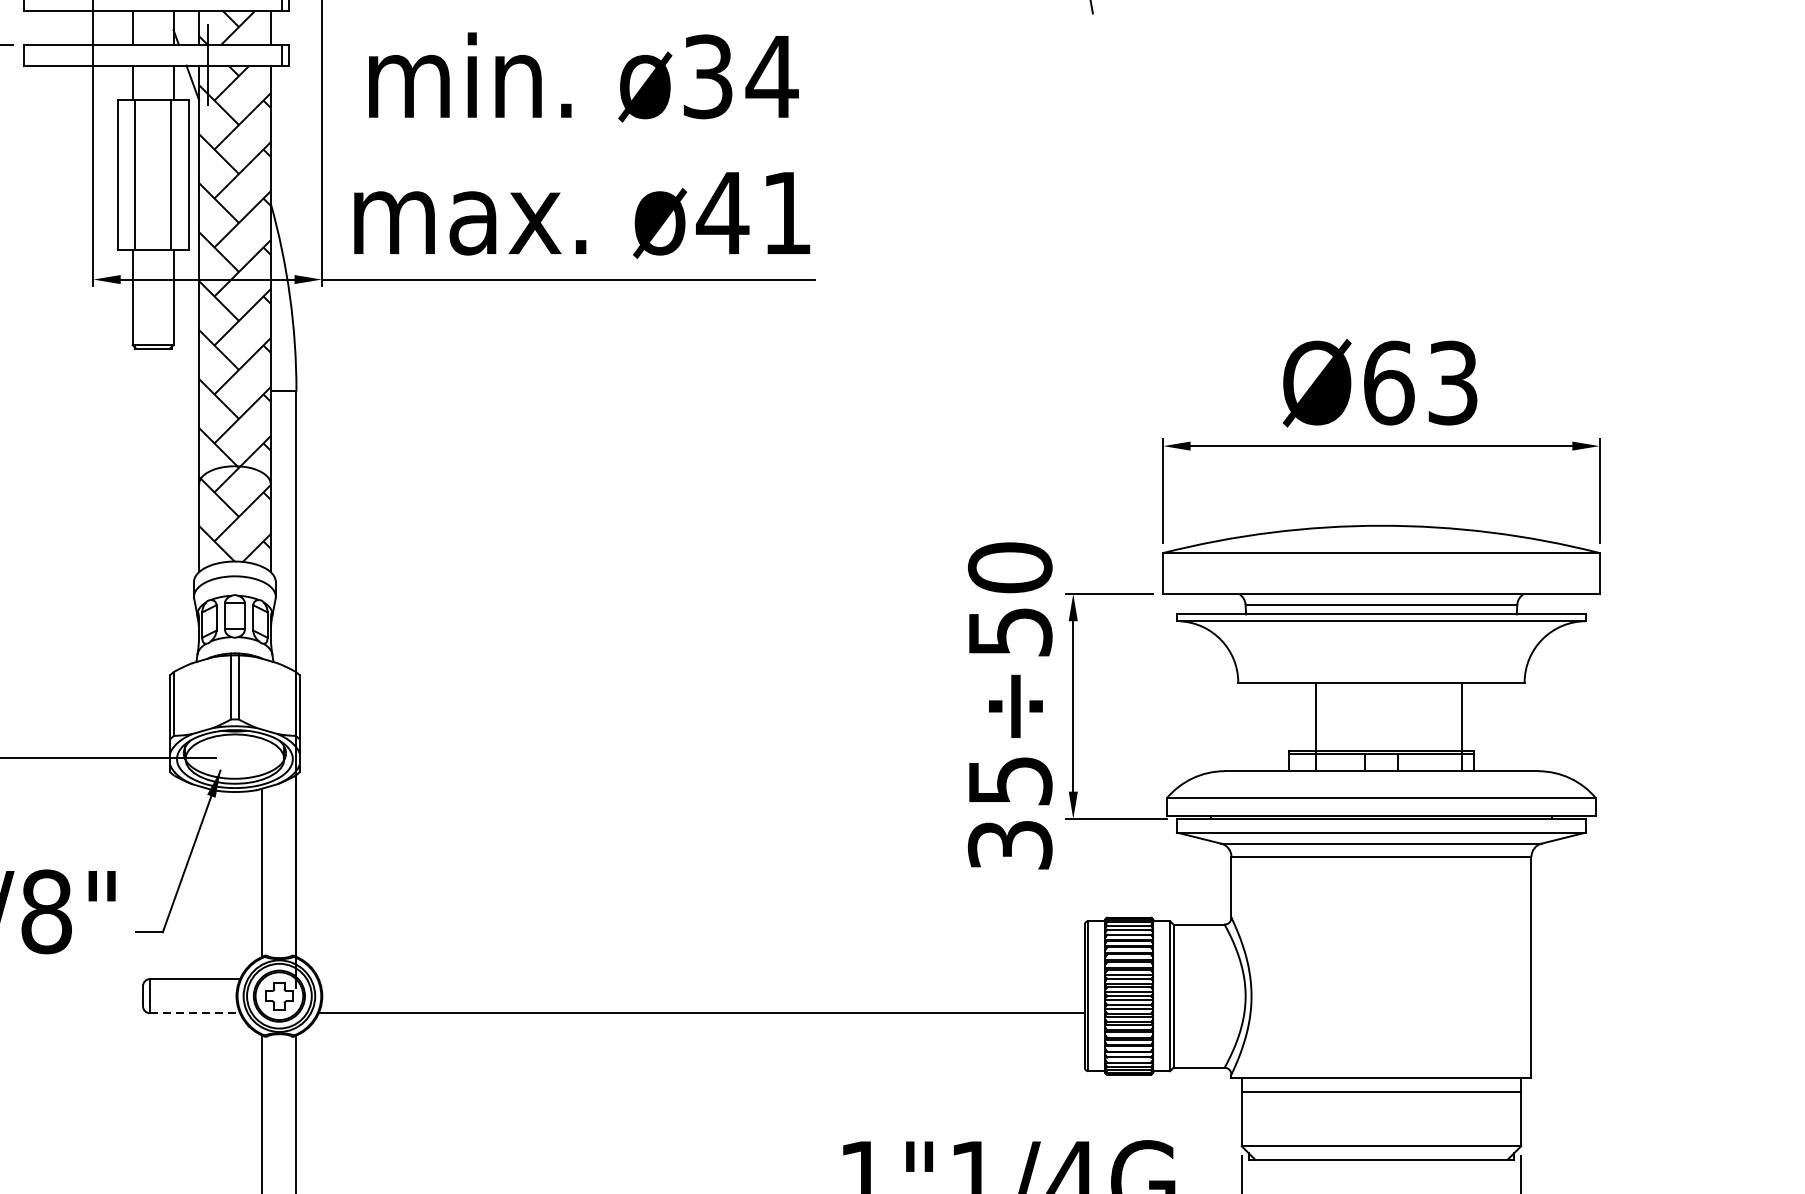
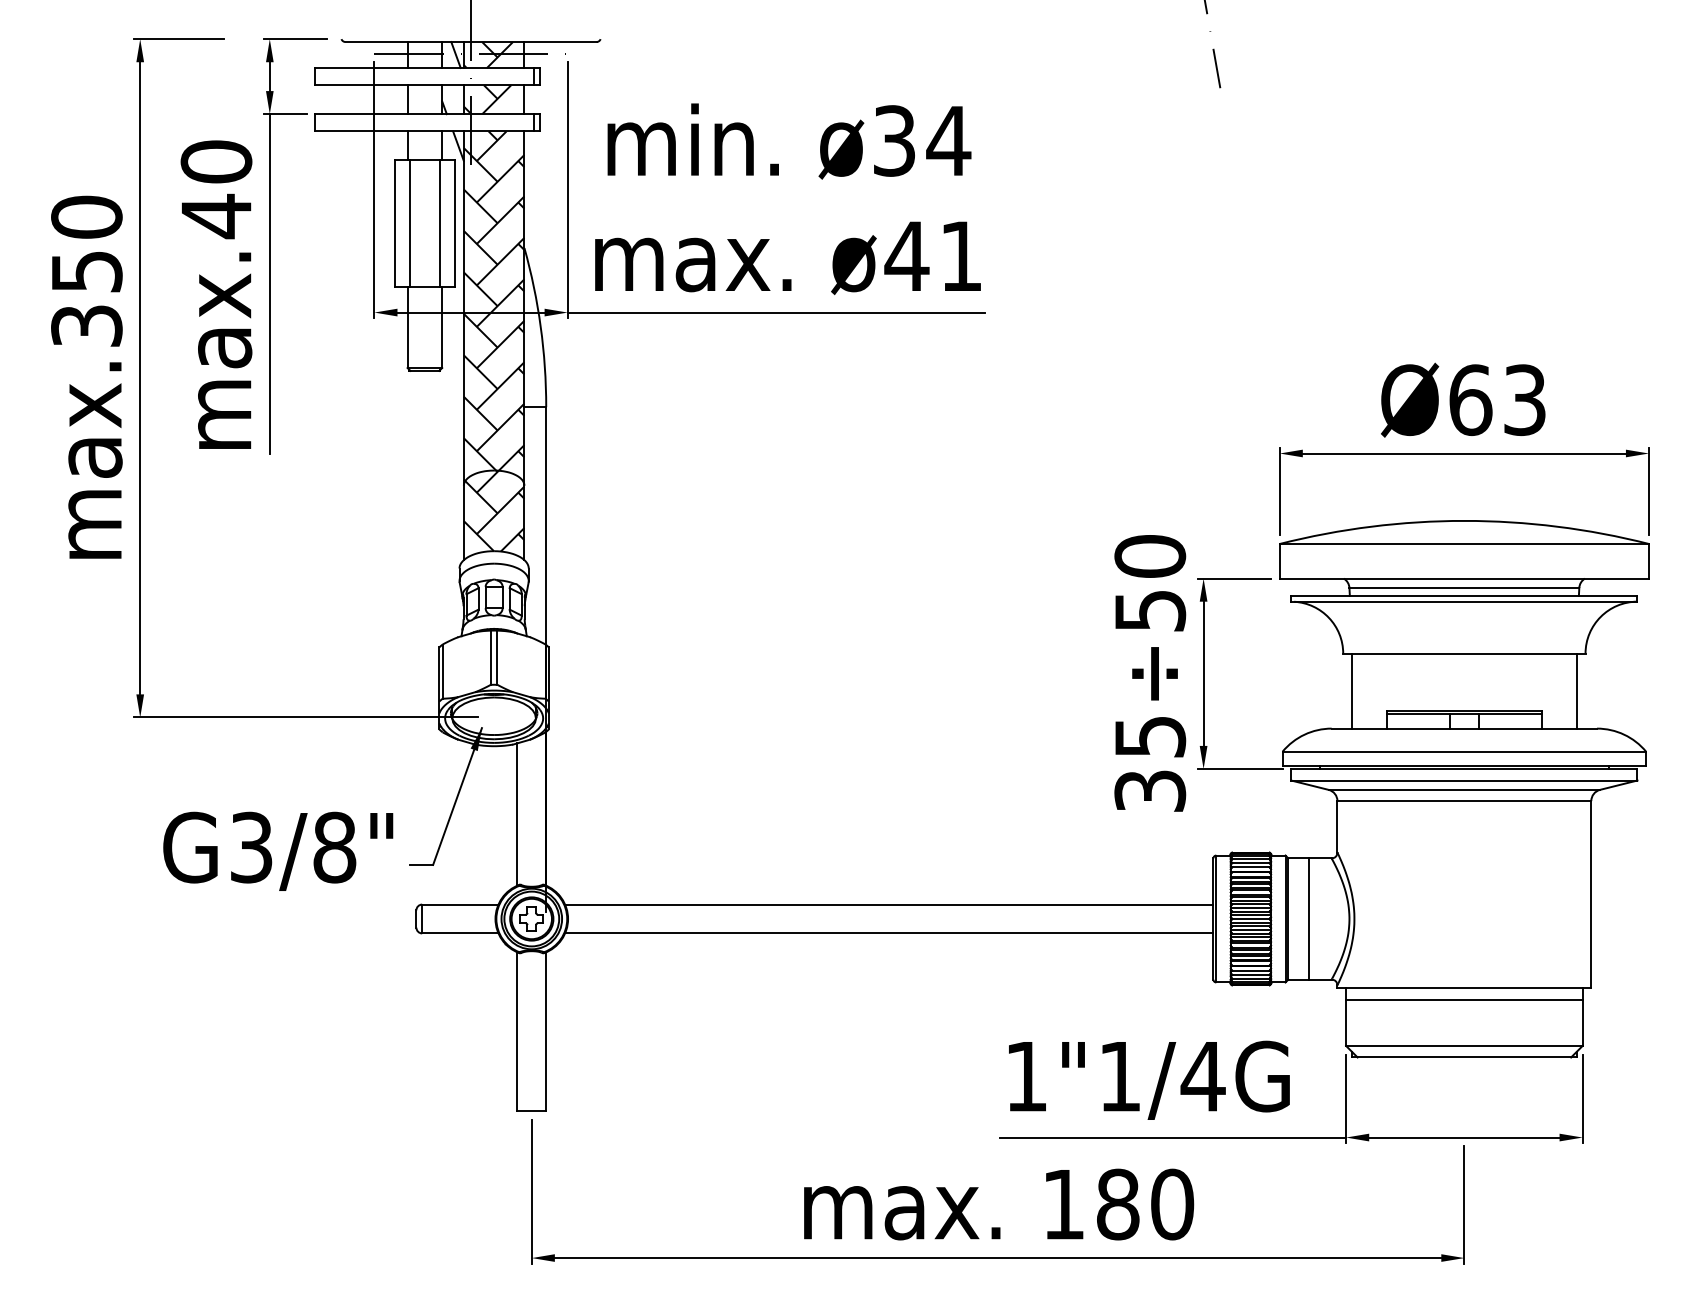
line: (1315, 726) -> (1351, 690), moved
line: (1461, 726) -> (1576, 690), moved
line: (702, 979) -> (889, 904), added
line: (1197, 995) -> (1308, 918), added
line: (195, 1013) -> (460, 933), dashed -> solid

